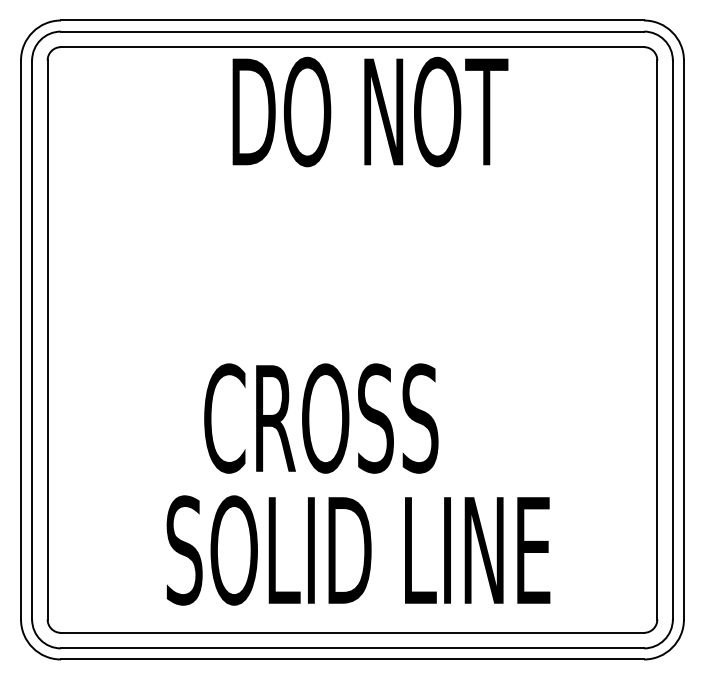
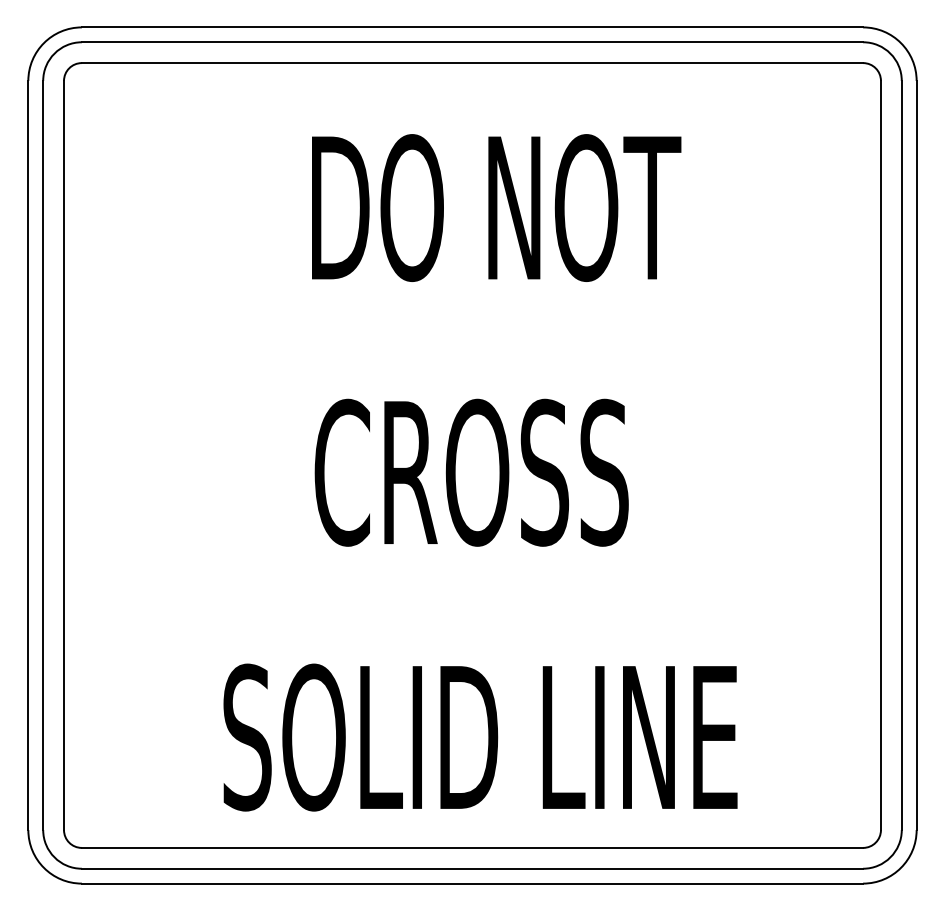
text: (370, 111) -> (496, 207), moved
text: (321, 418) -> (471, 472), moved

